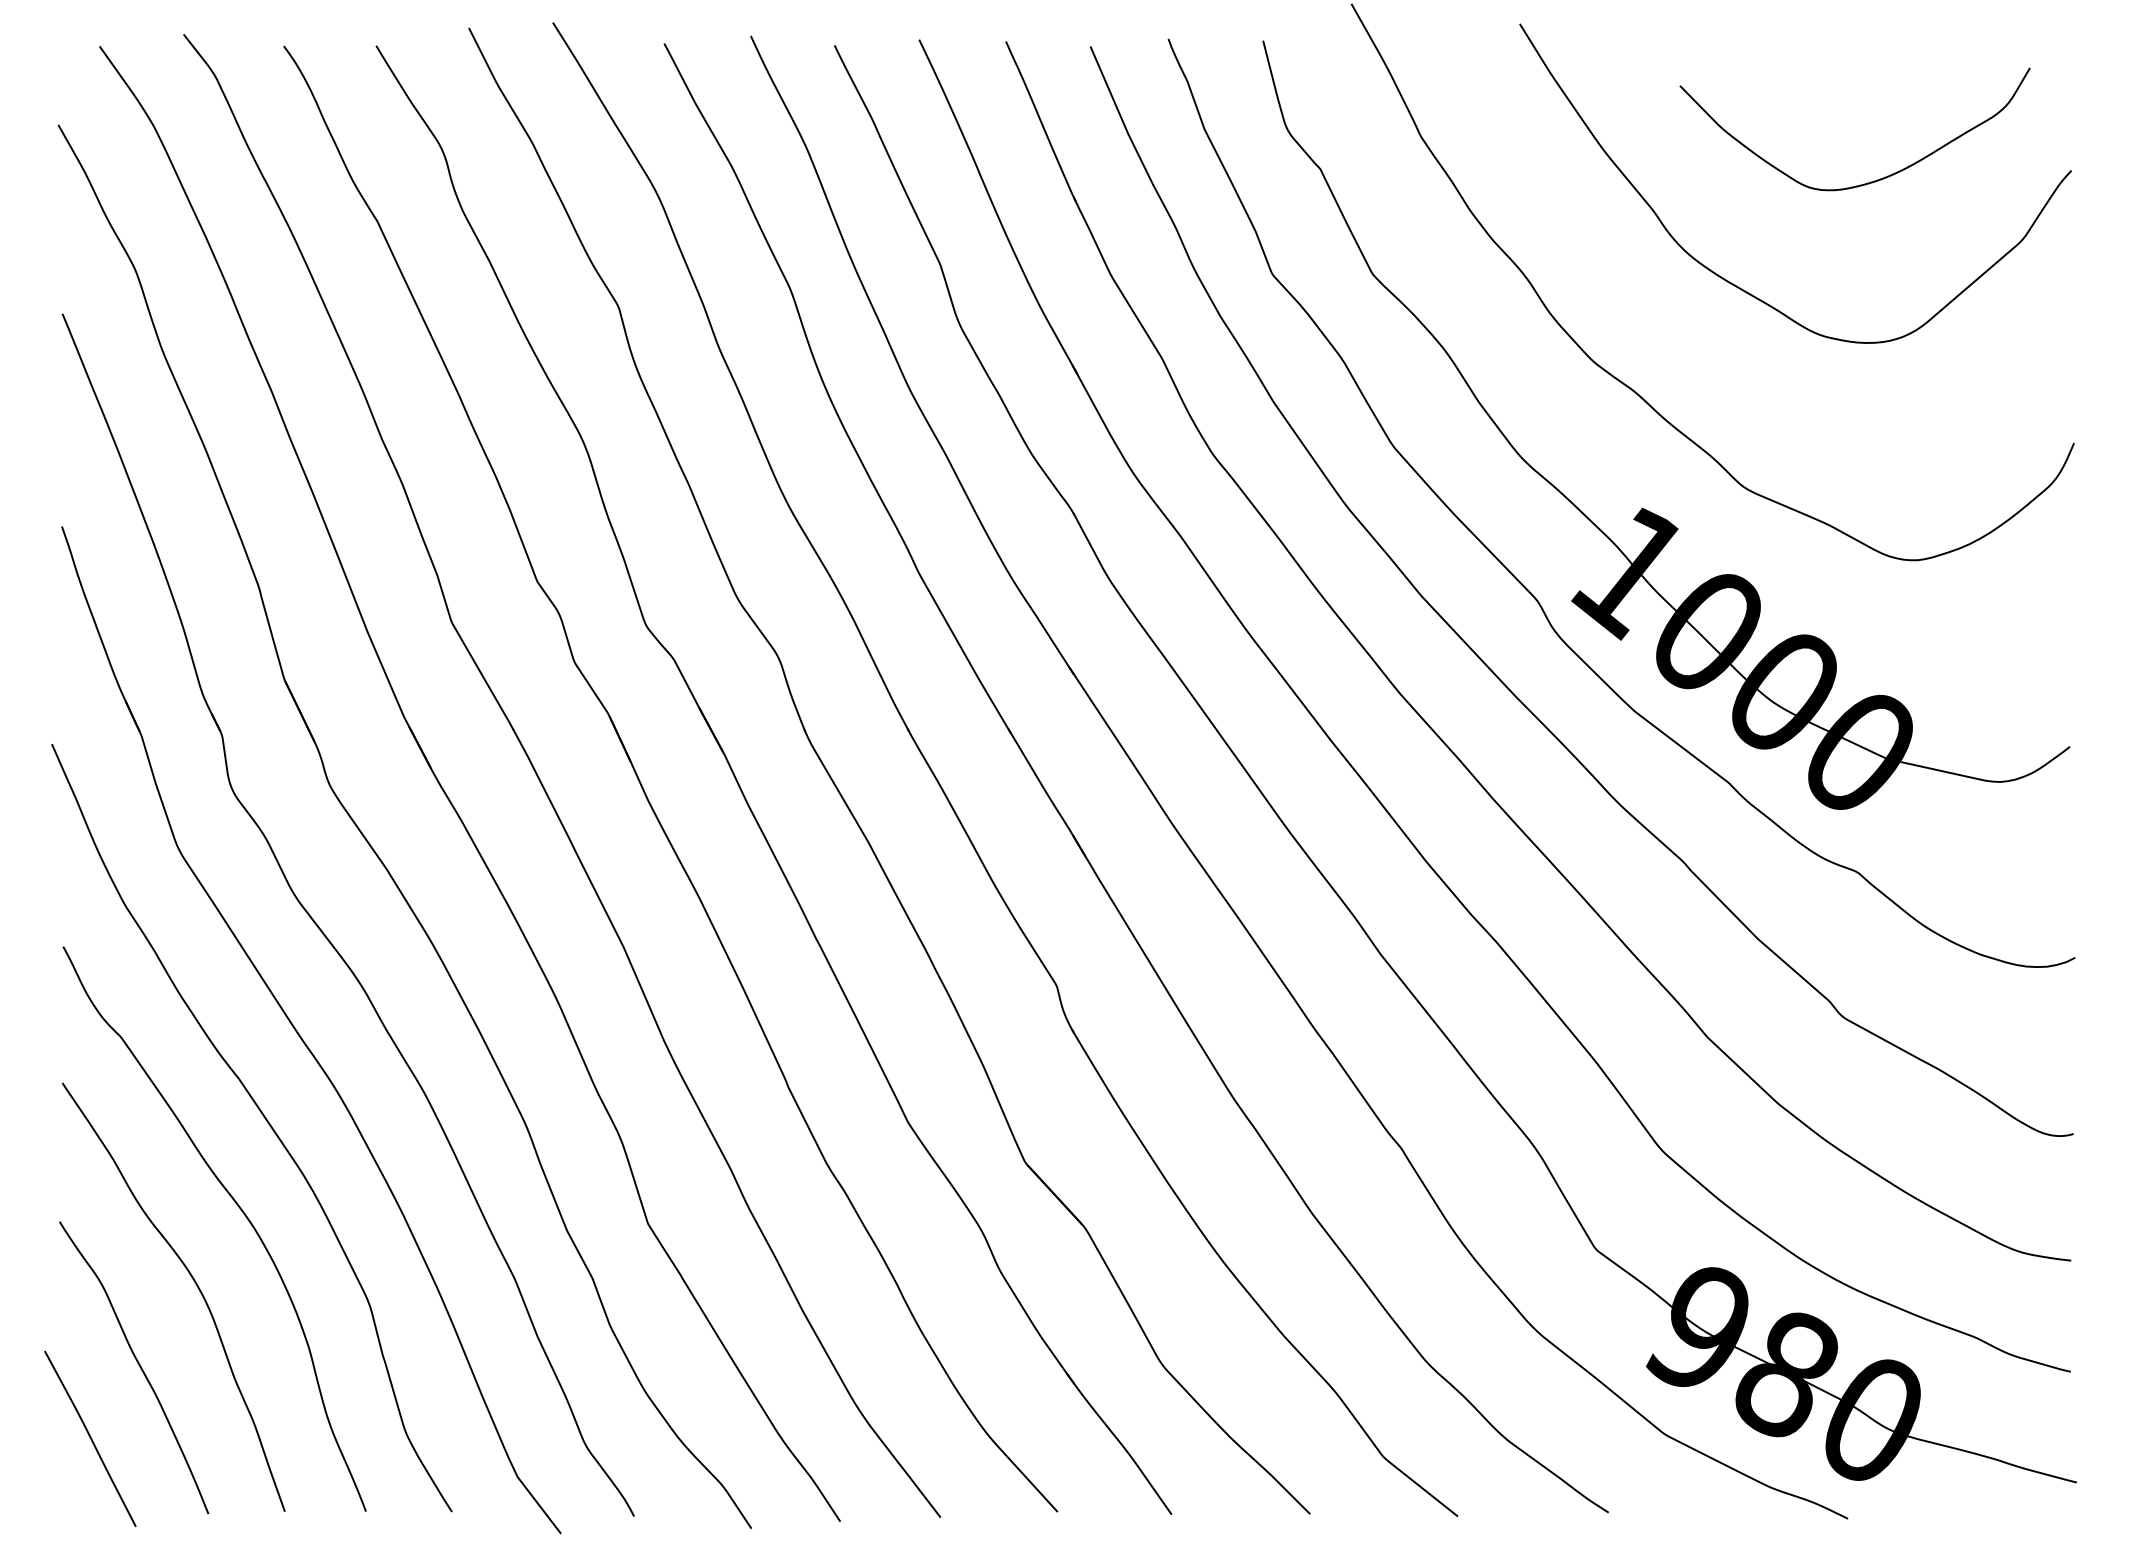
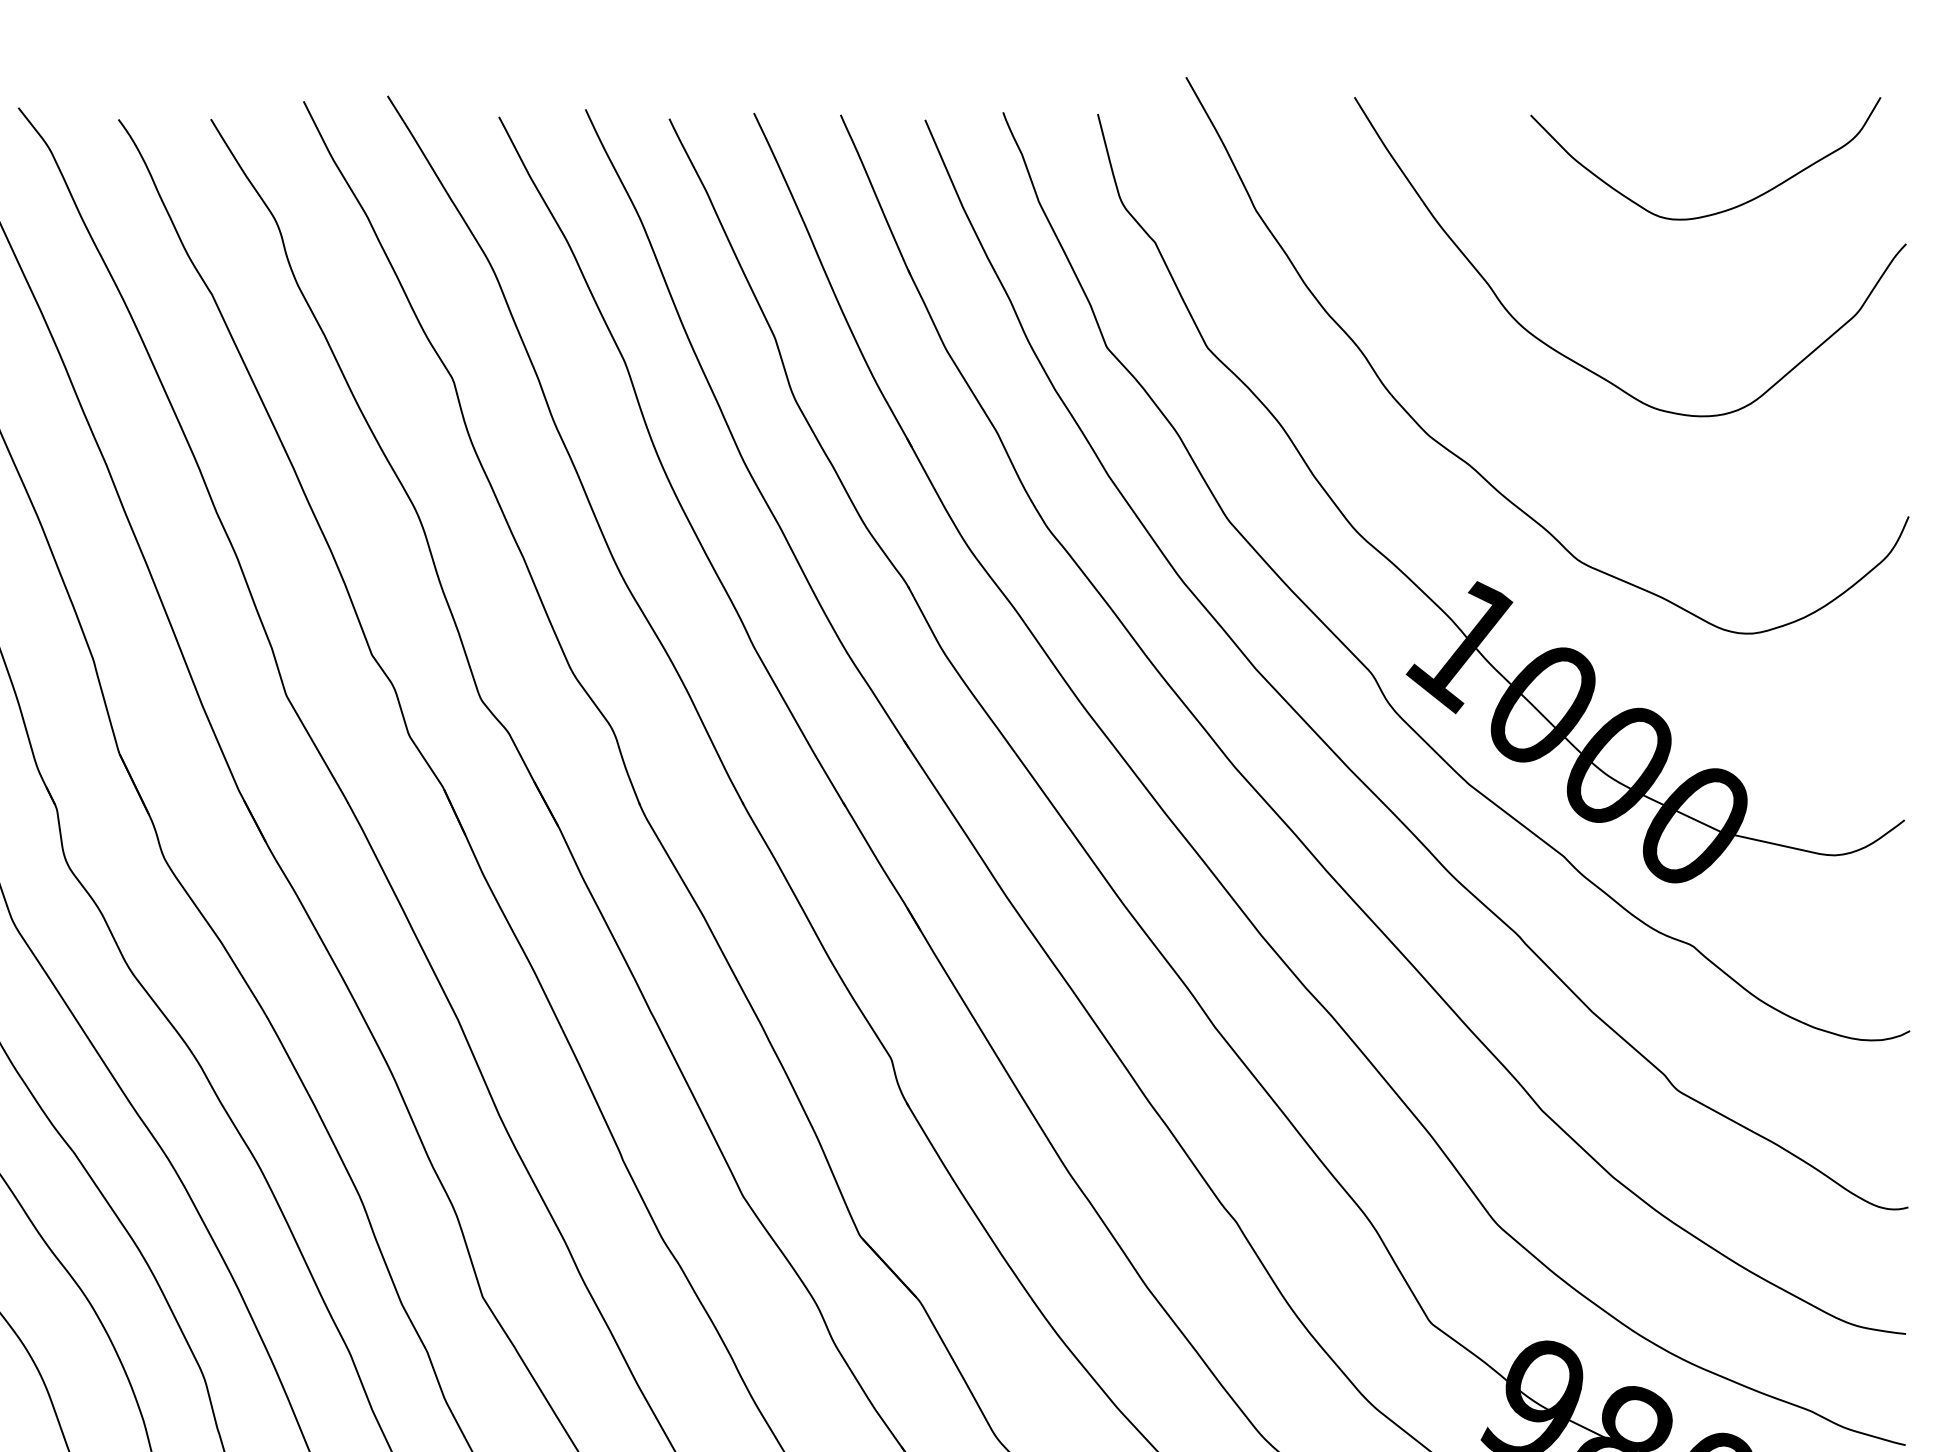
curve: (1870, 181) -> (1721, 210), moved

